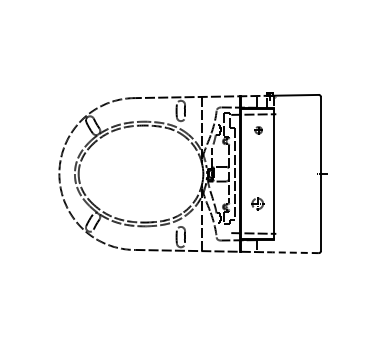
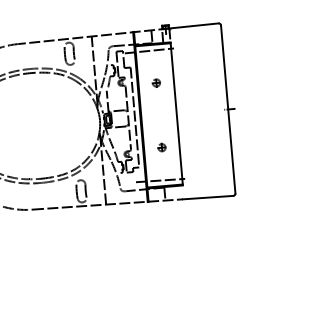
part: (258, 130) -> (156, 83), moved
part: (257, 203) -> (161, 147), size x0.62
line: (295, 252) -> (207, 197), dashed -> solid

